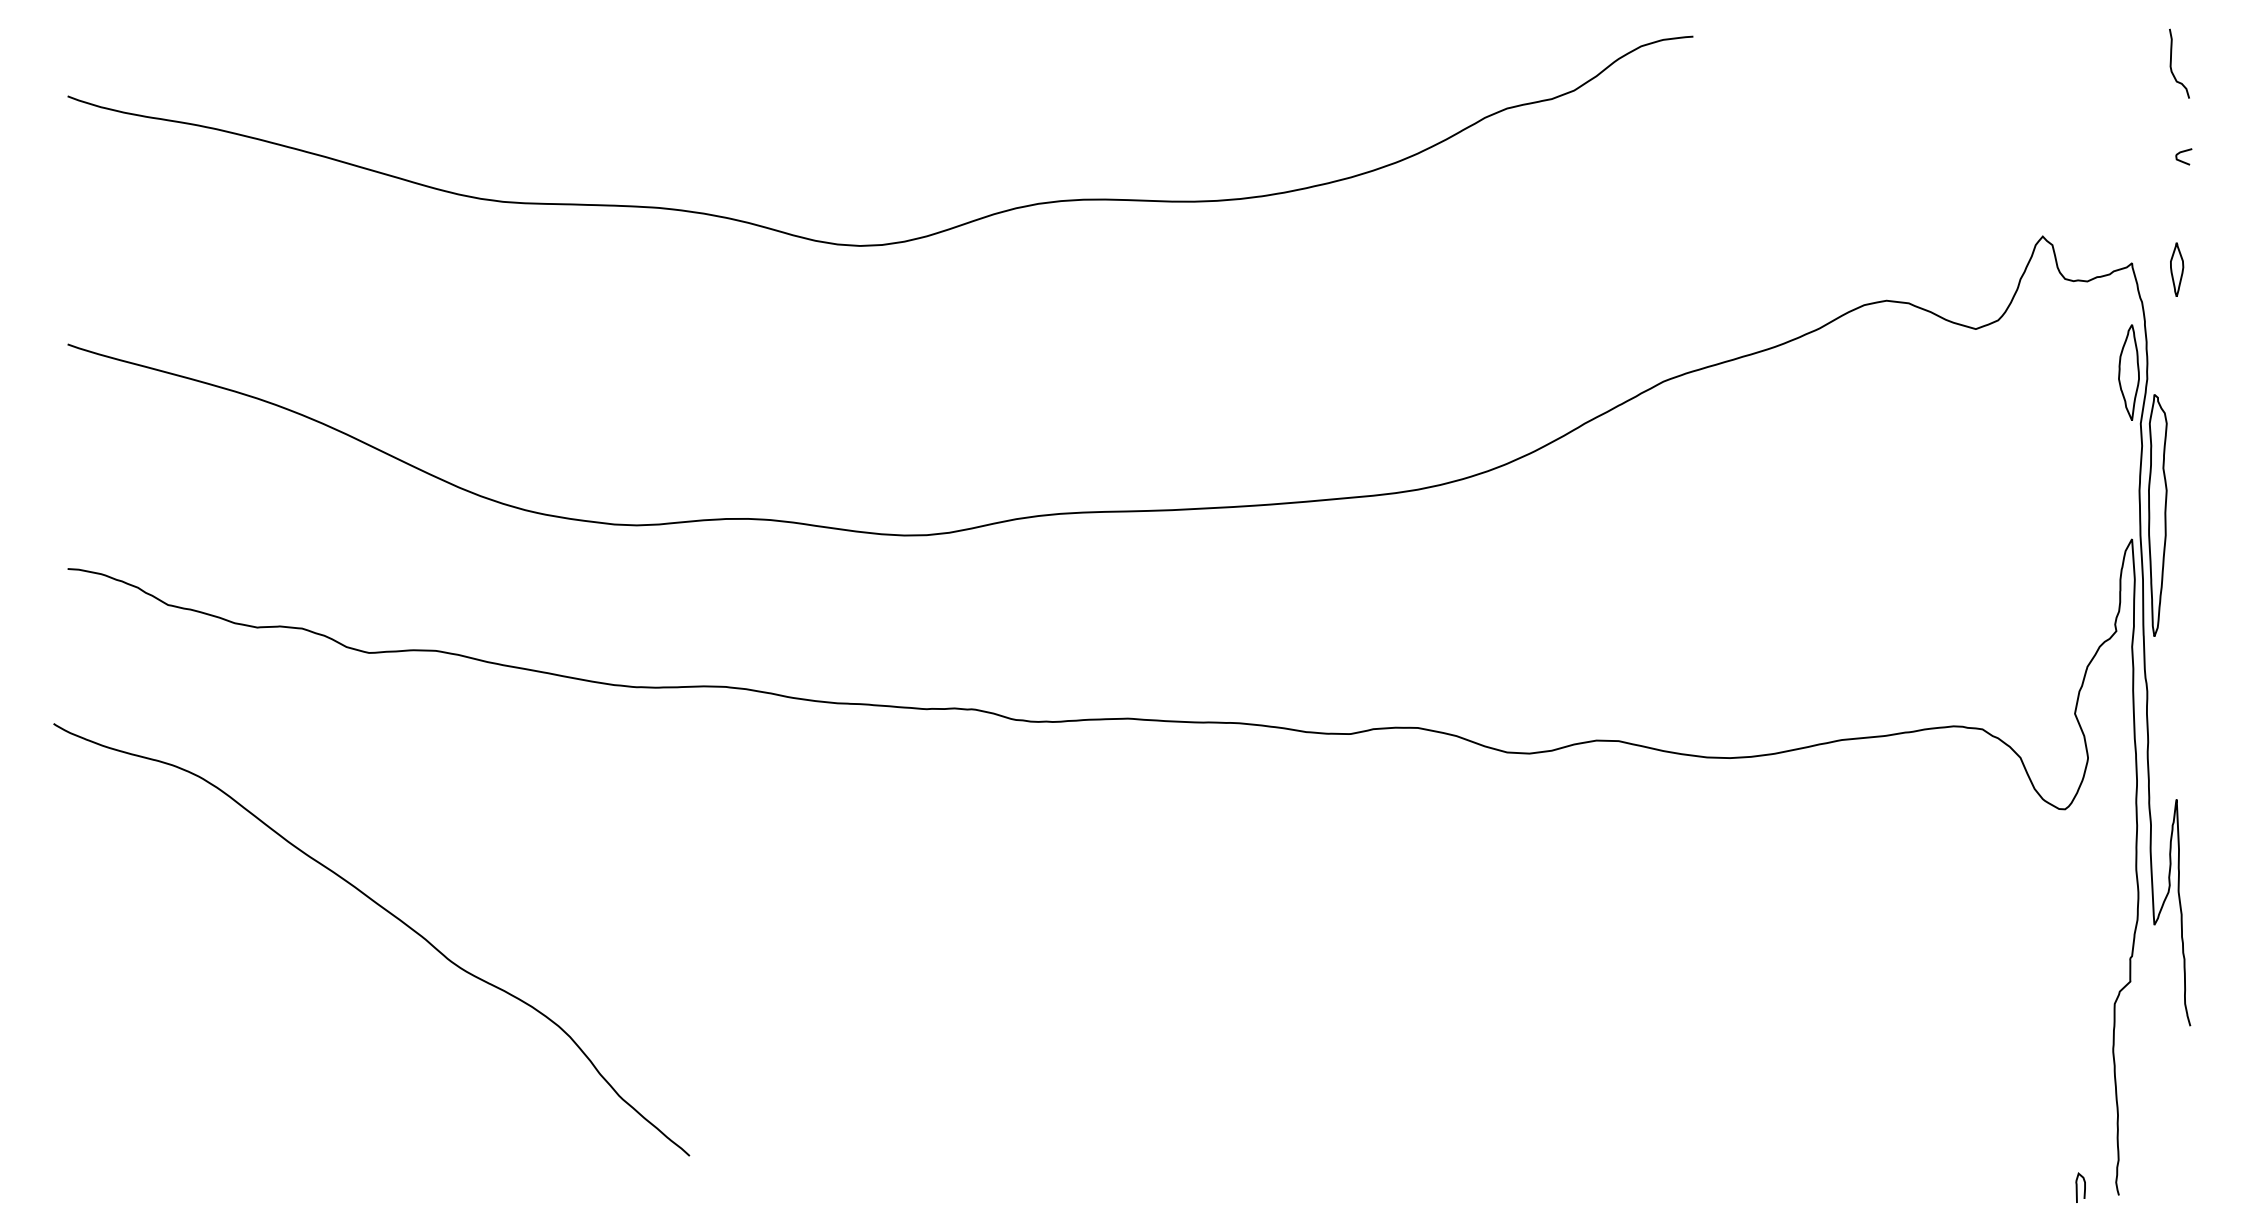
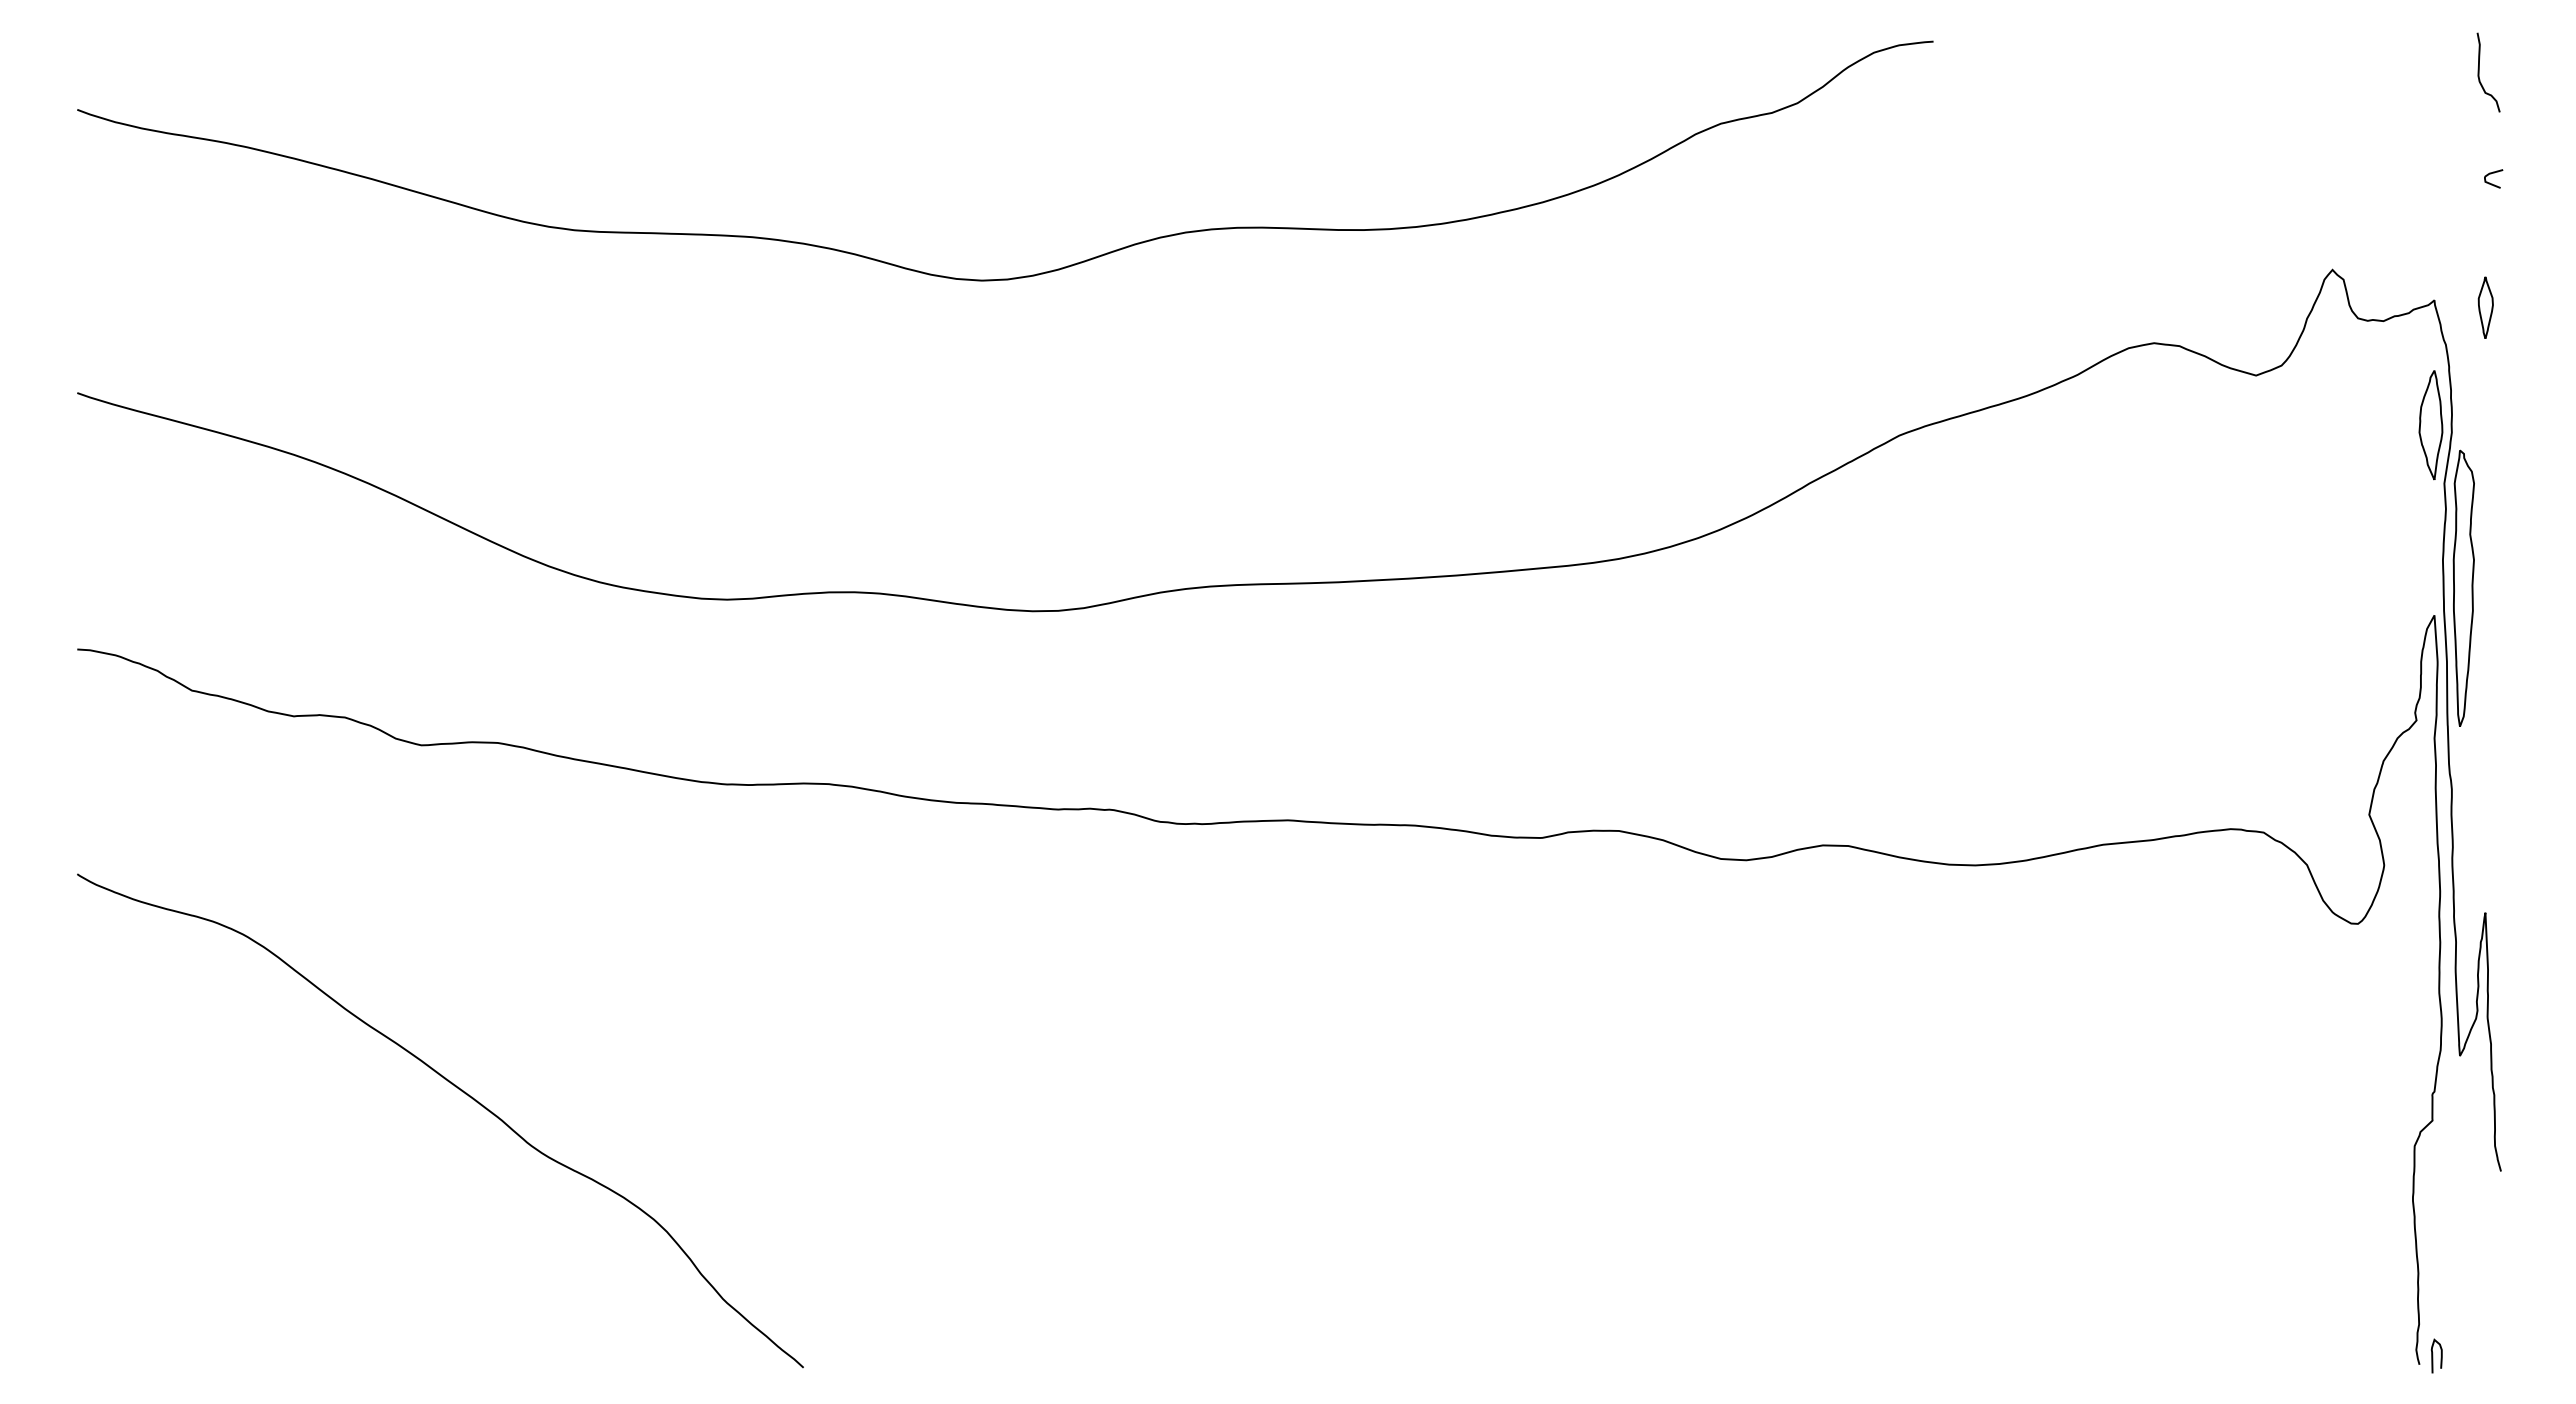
curve: (391, 914) -> (462, 1092), moved
curve: (2077, 1187) -> (2433, 1355), moved

